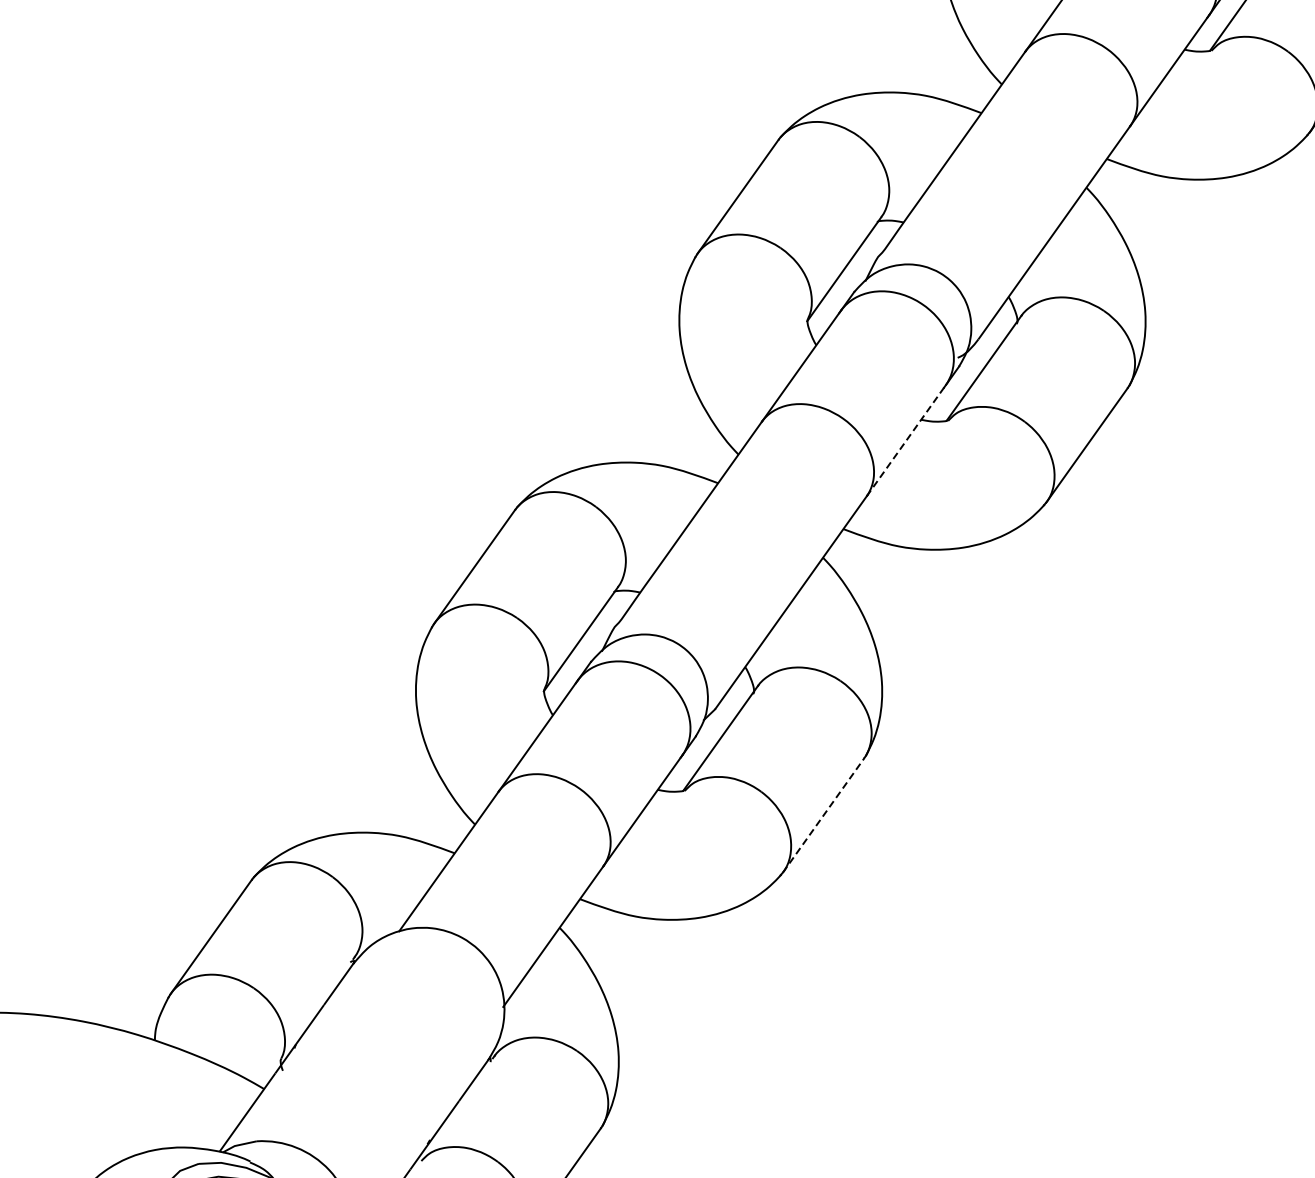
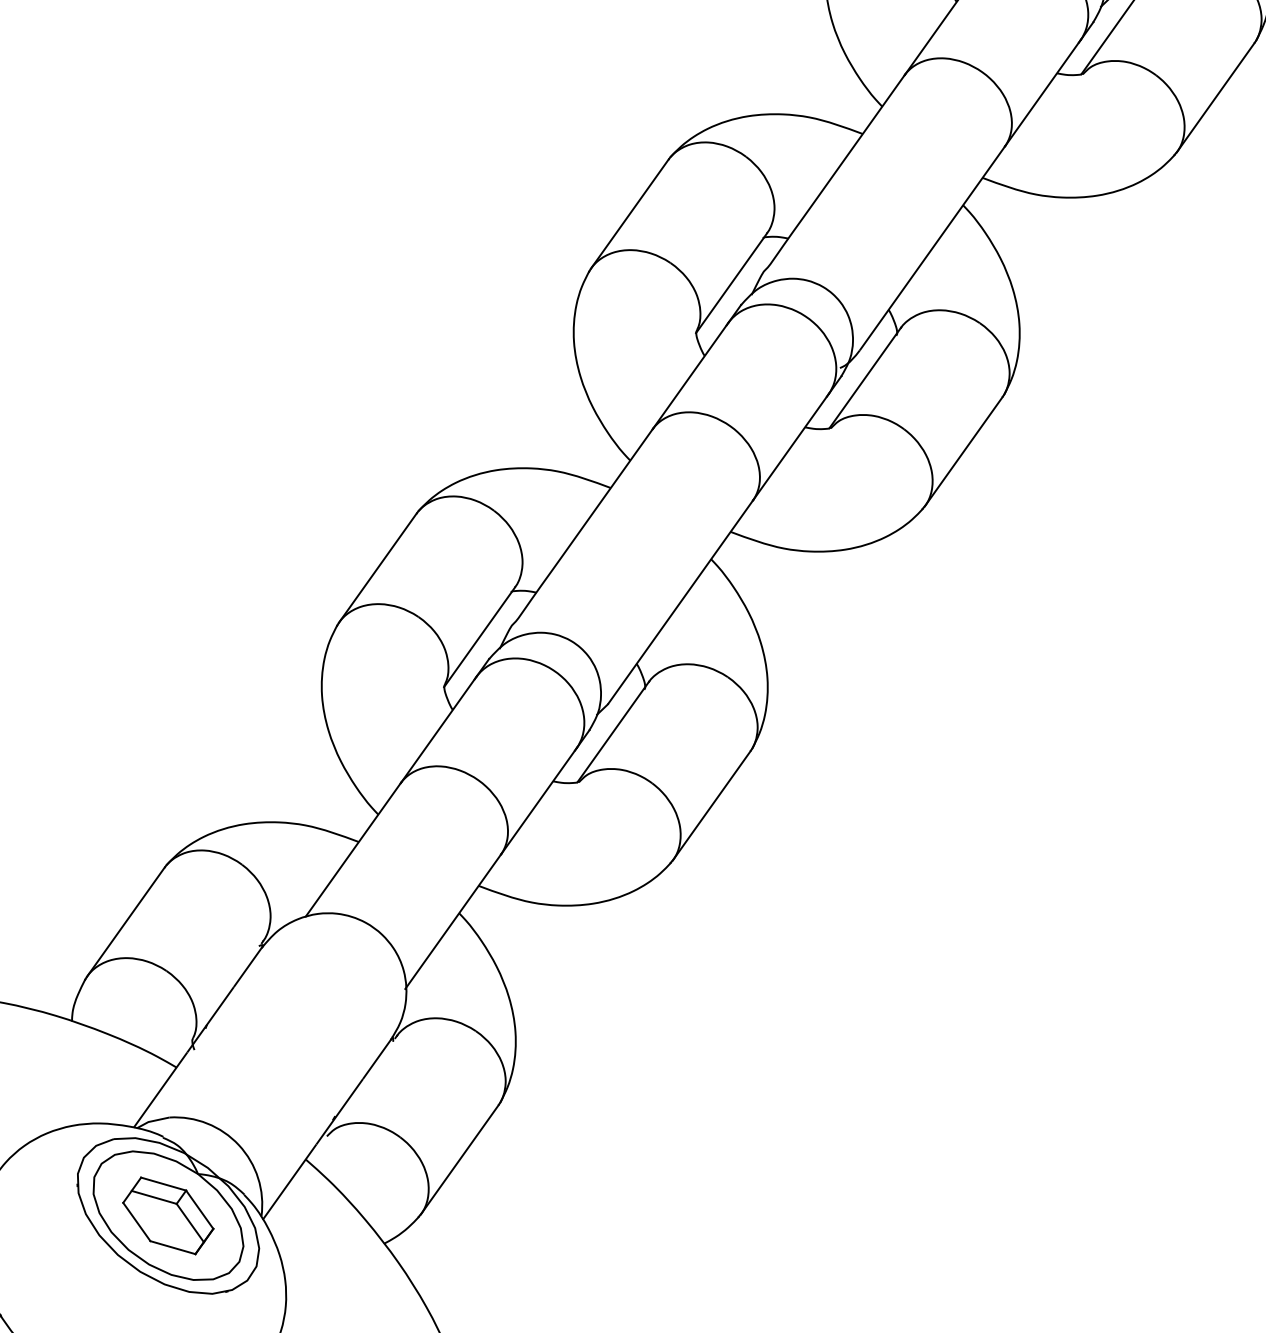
line: (905, 440) -> (790, 447), dashed -> solid
line: (824, 815) -> (712, 805), dashed -> solid

